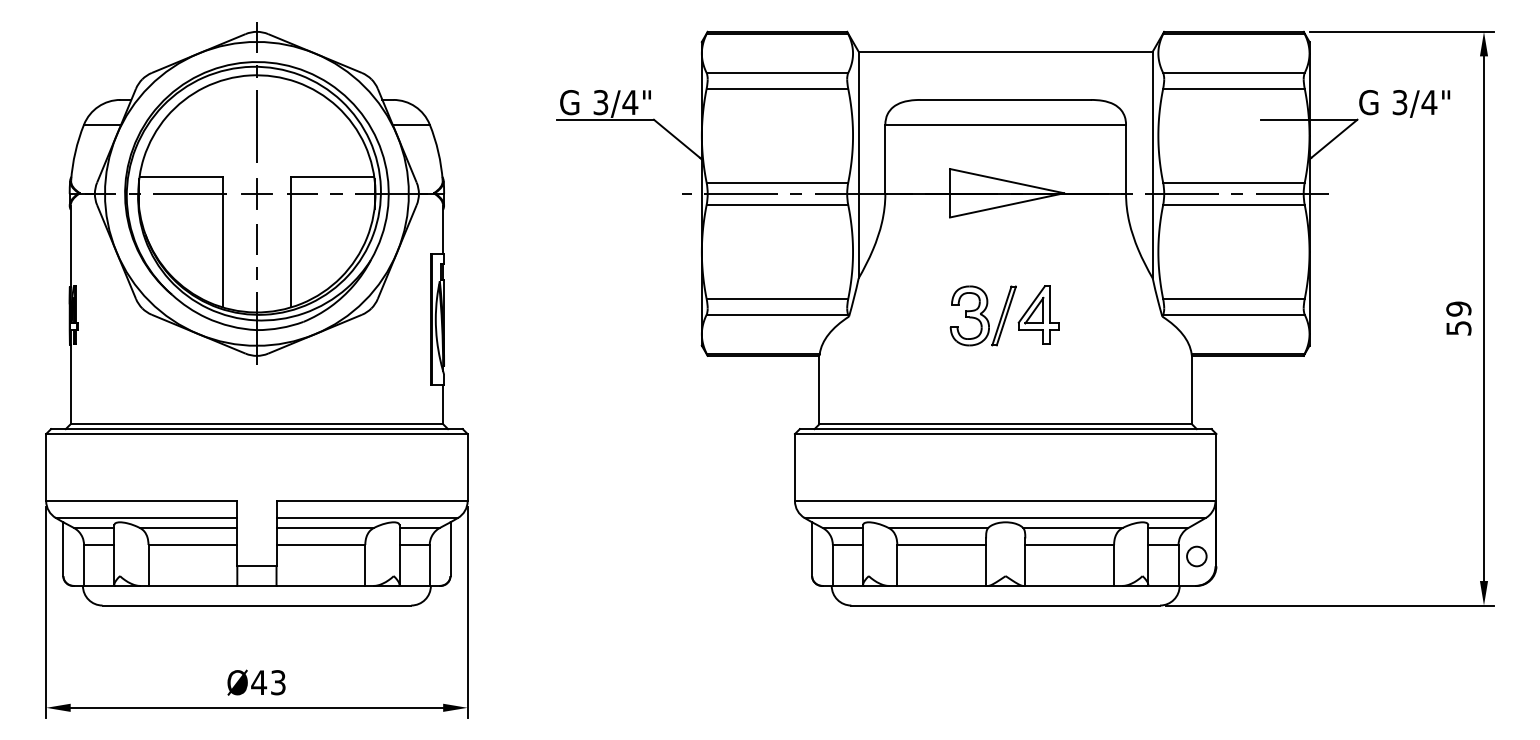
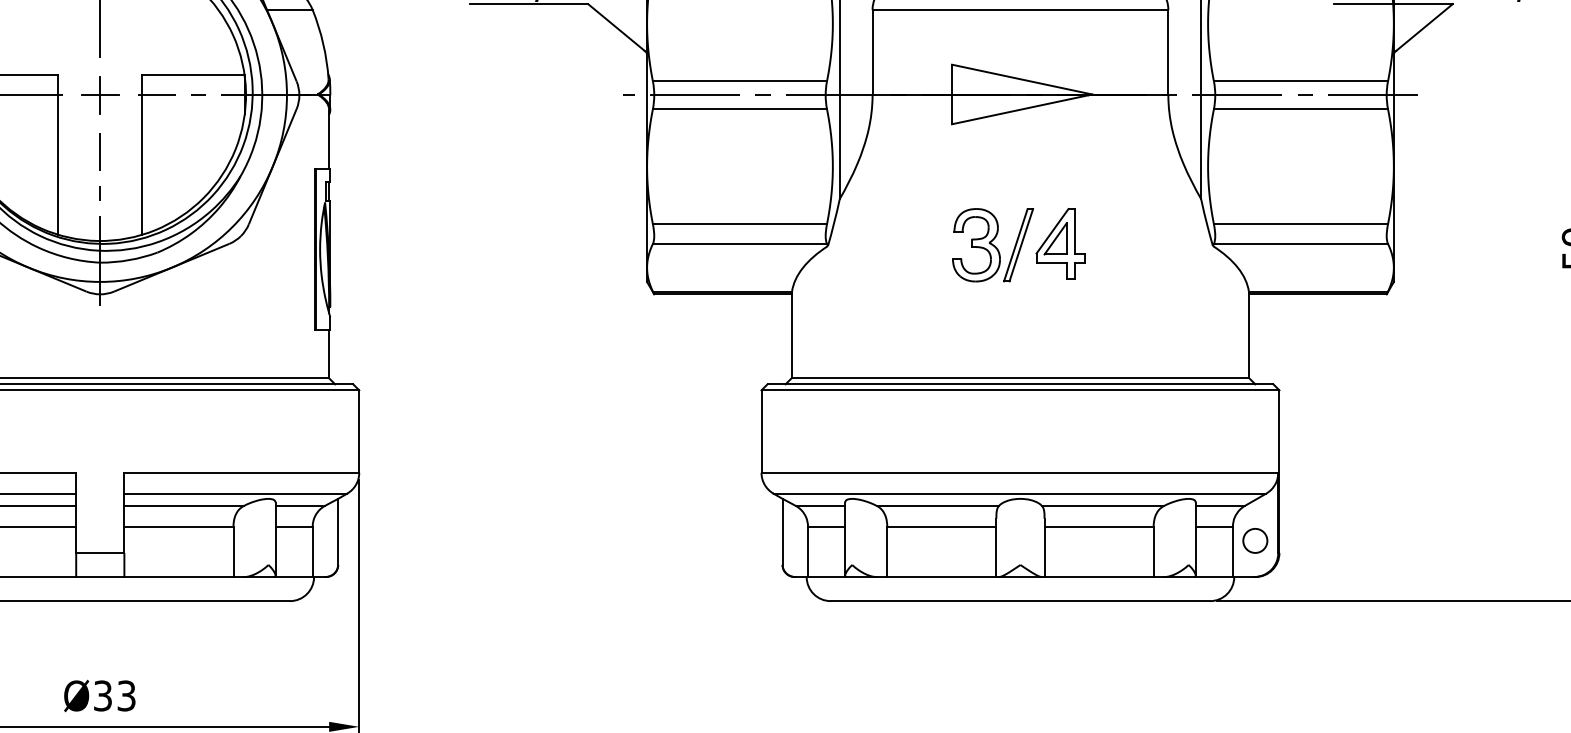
text: (259, 682) -> (103, 695), Ø43 -> Ø33

